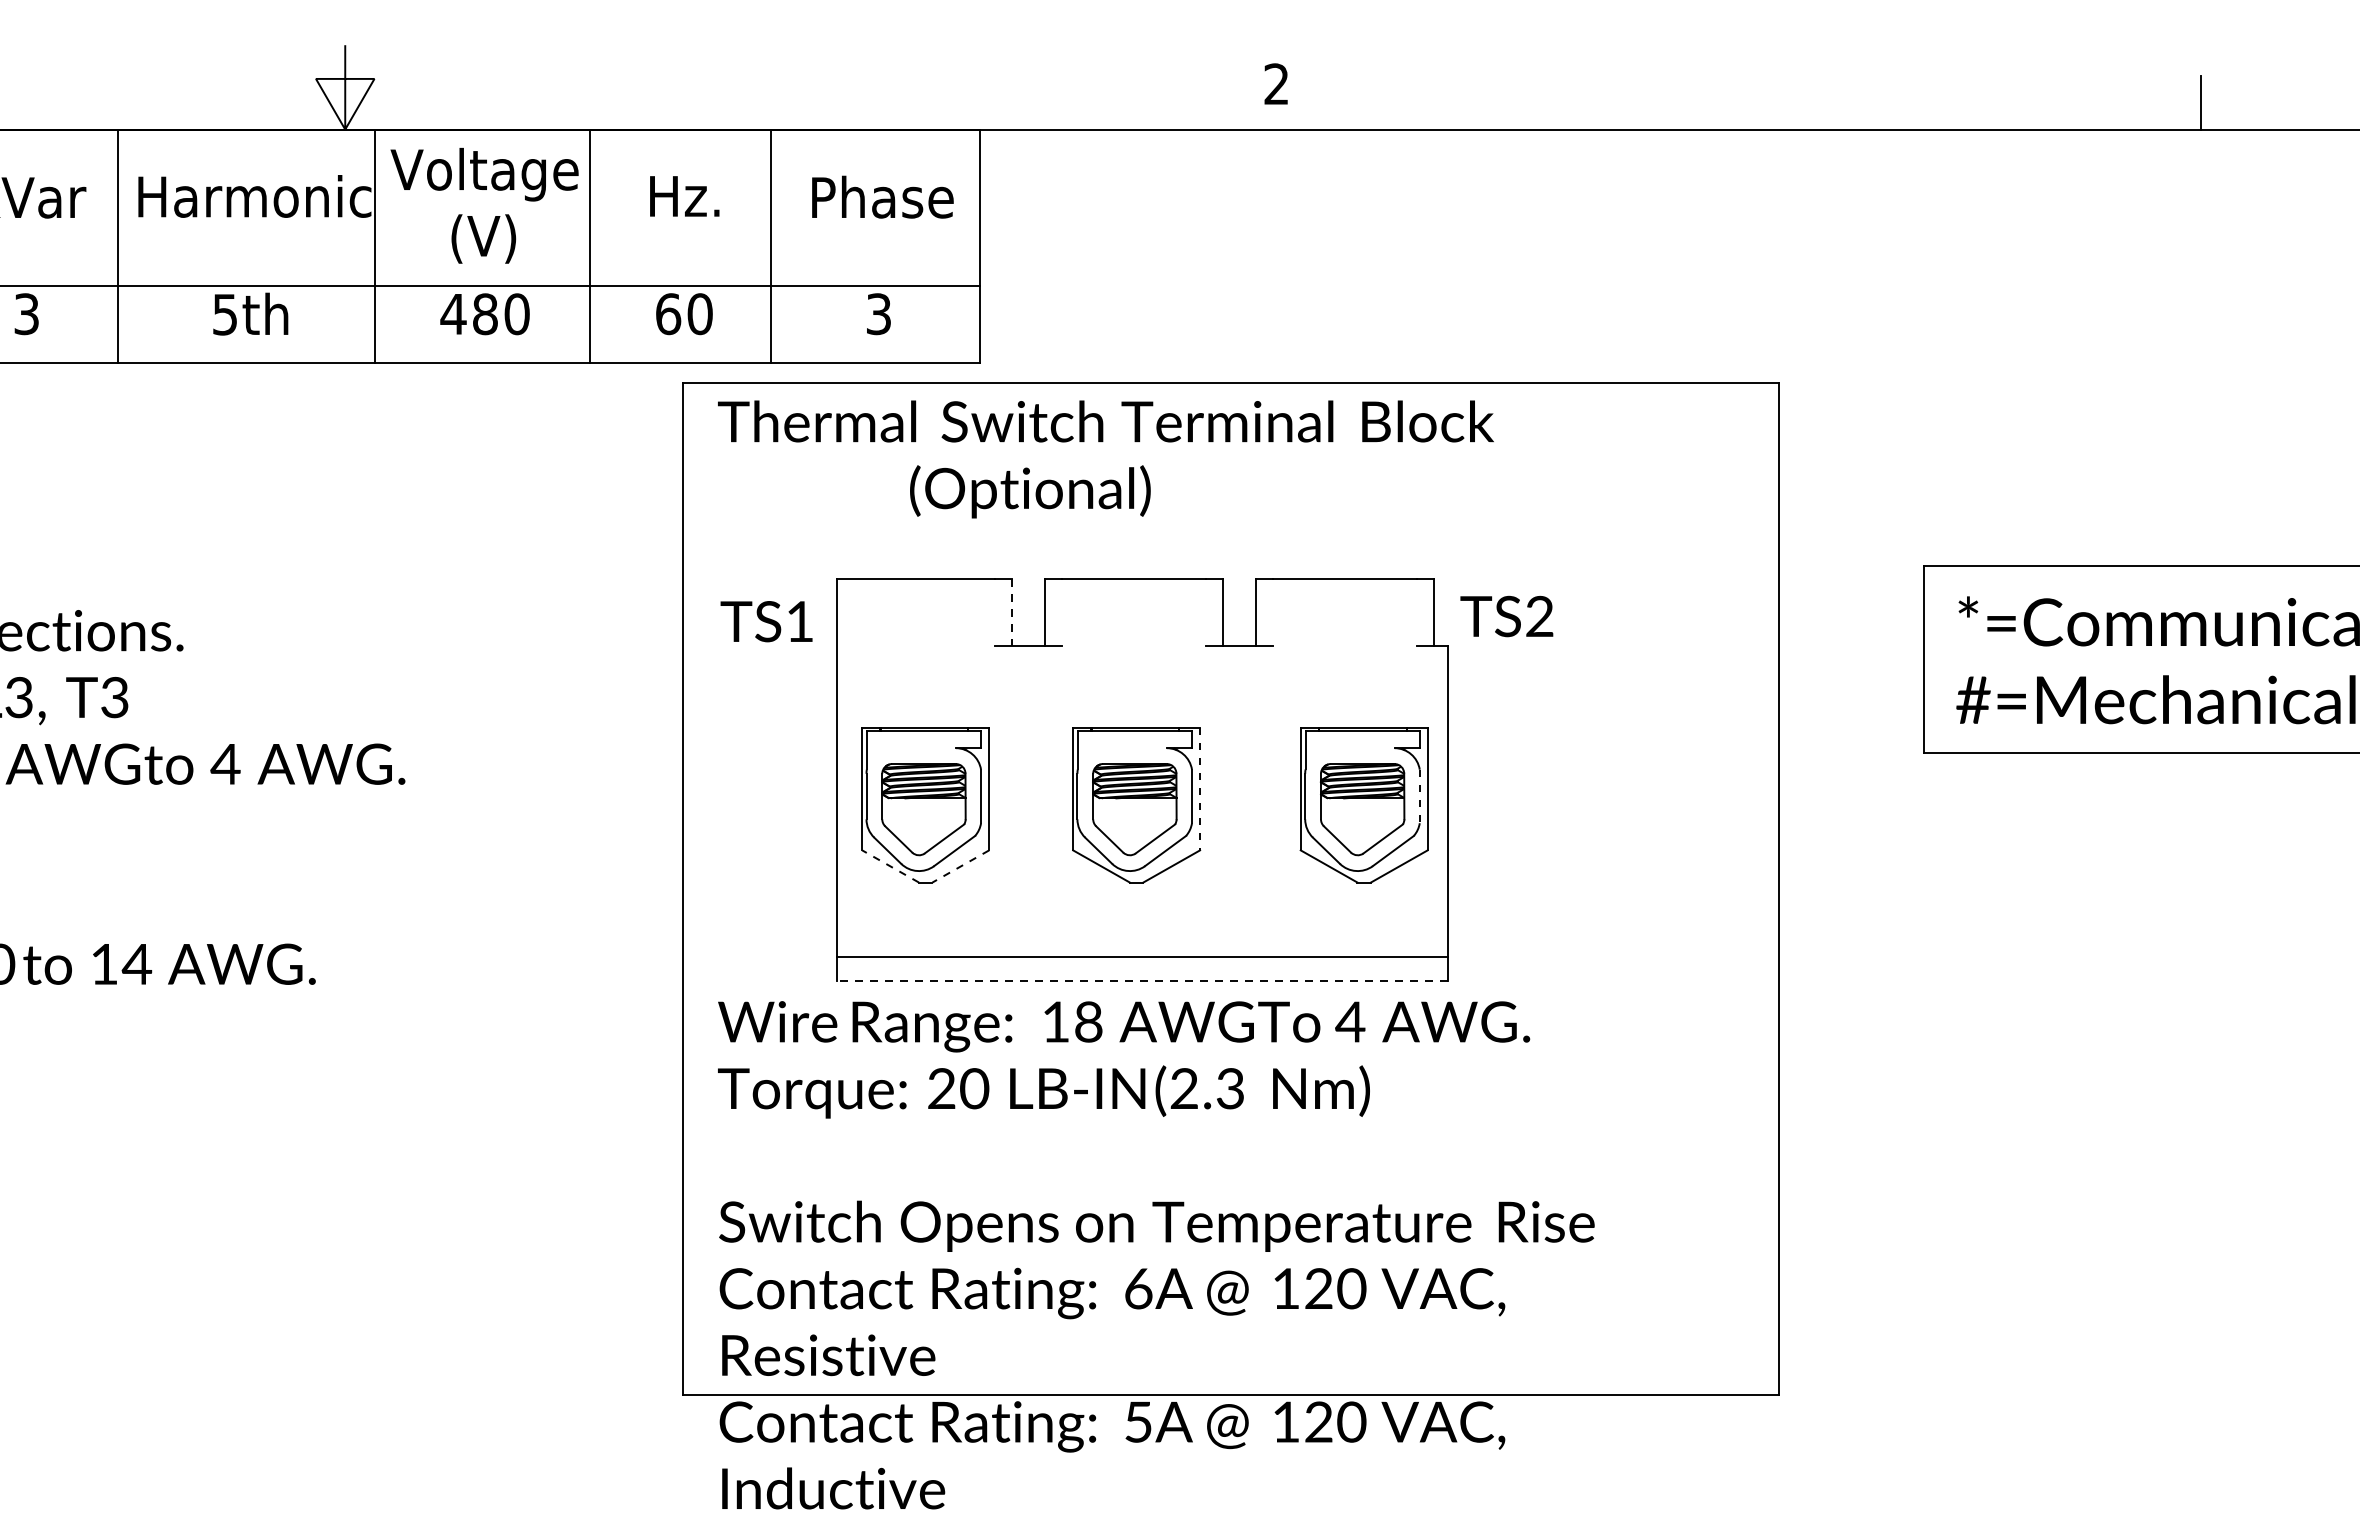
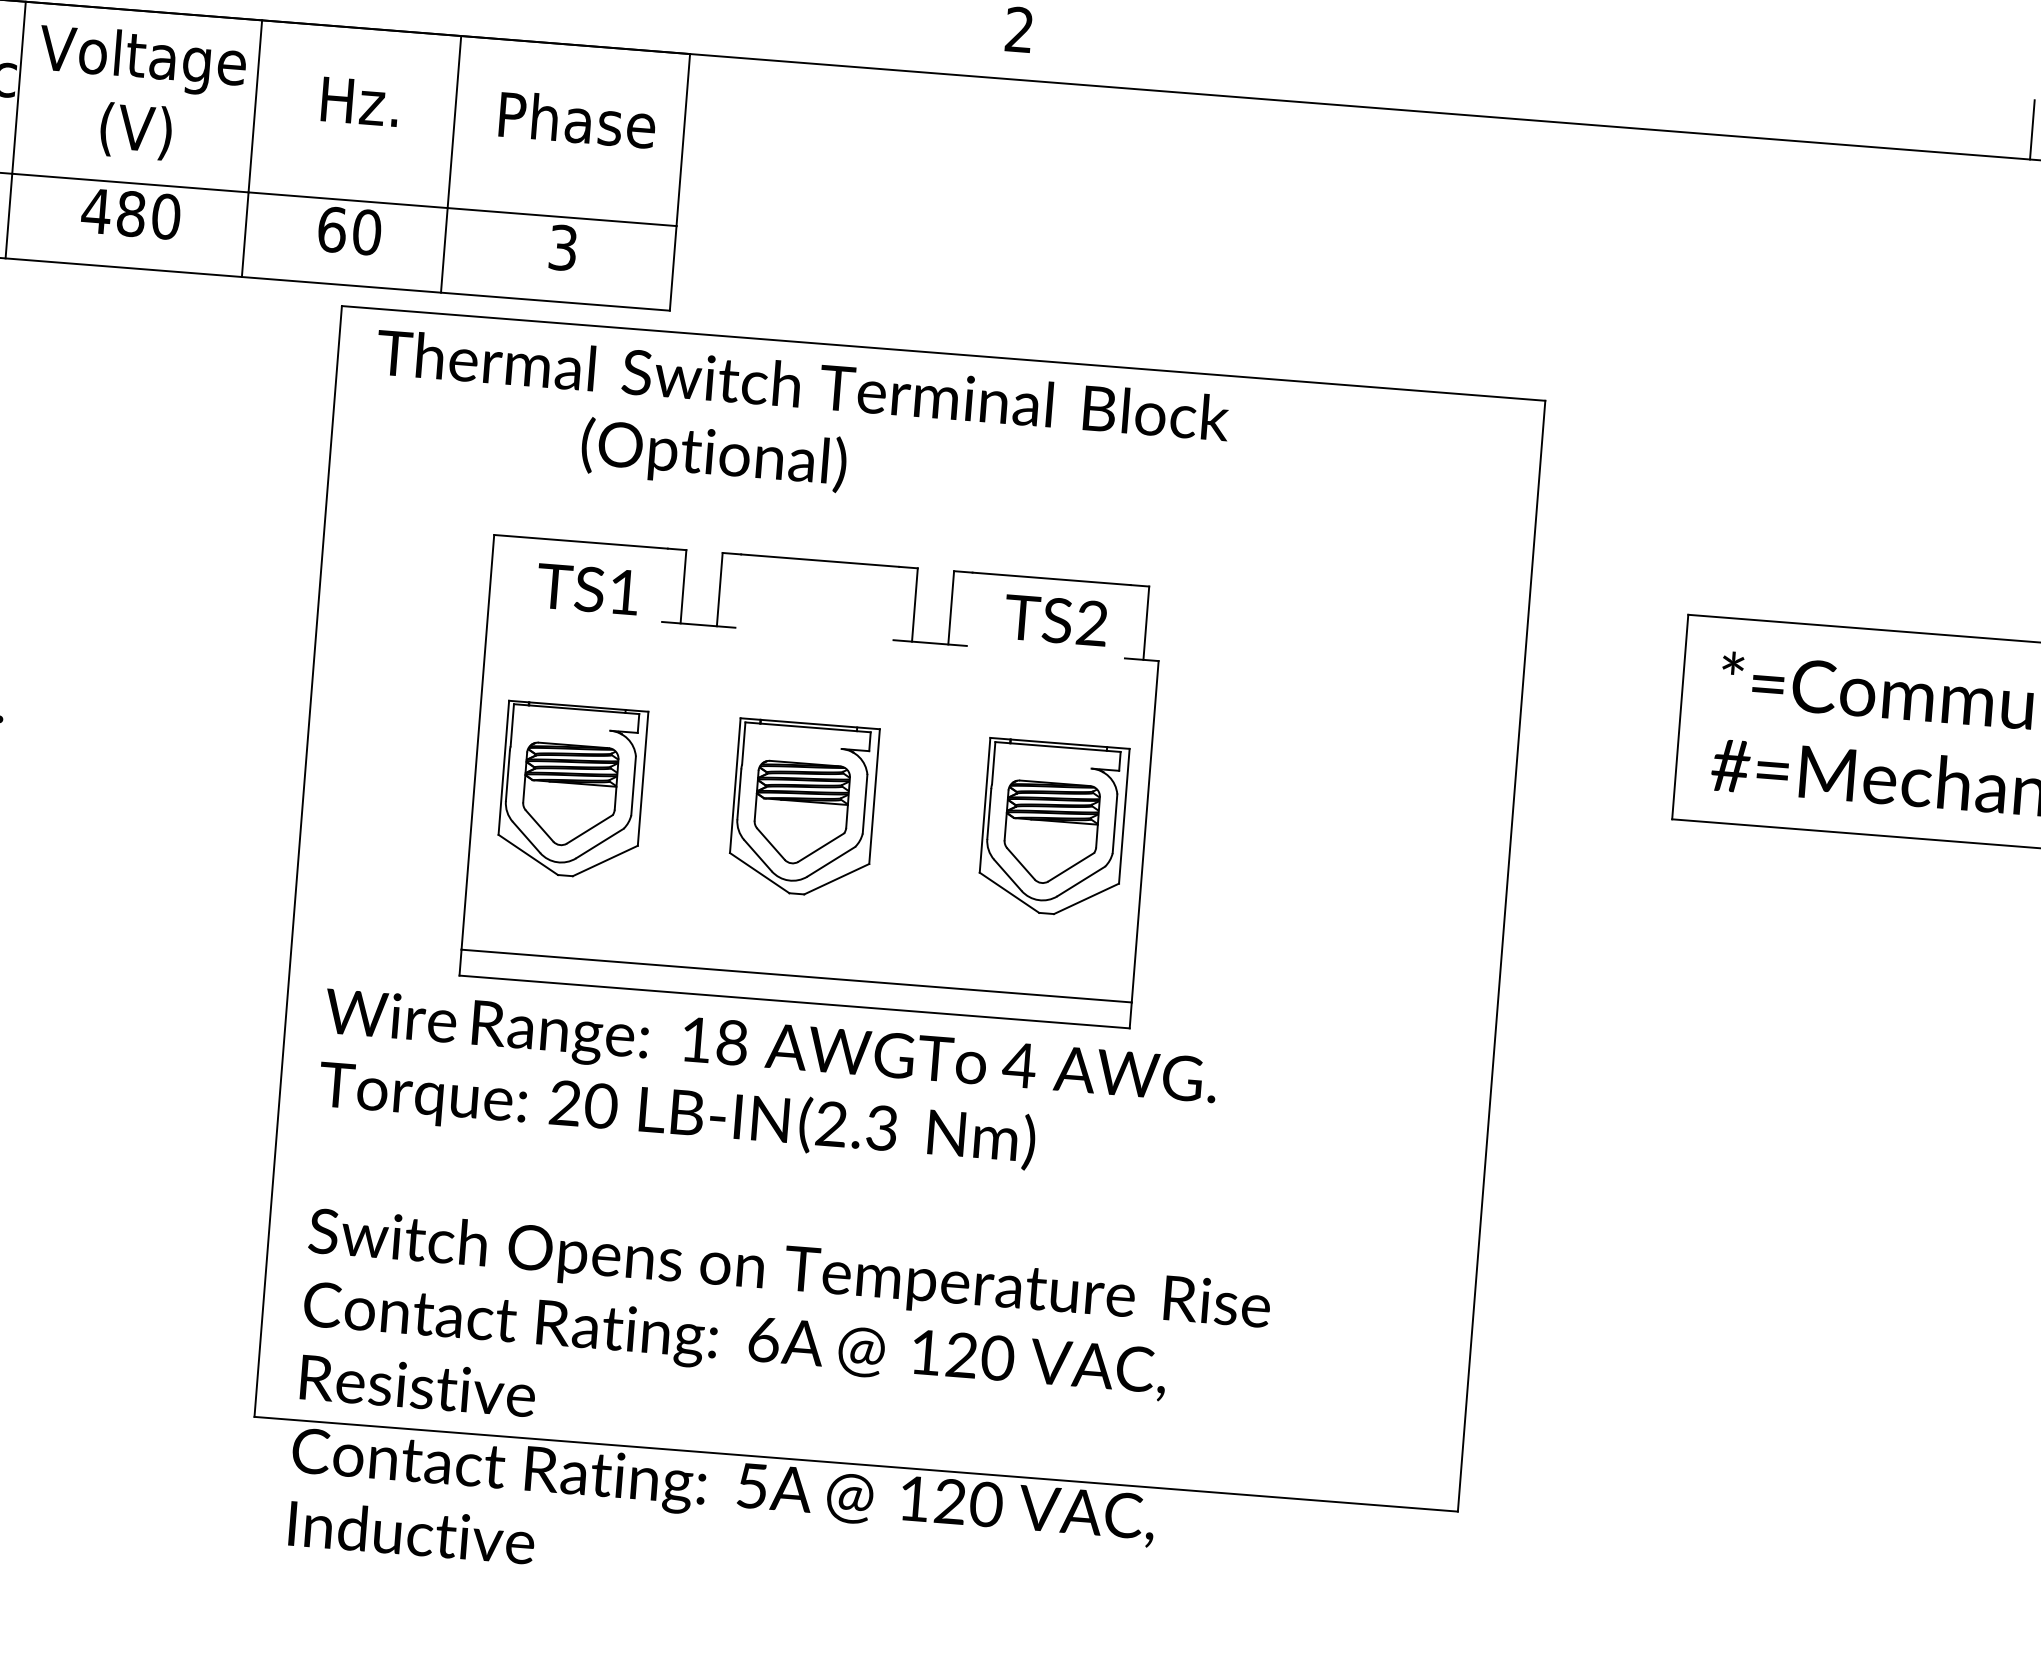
line: (1012, 613) -> (683, 587), dashed -> solid
text: (1506, 616) -> (1055, 620), moved
text: (766, 621) -> (587, 589), moved
line: (1200, 789) -> (874, 797), dashed -> solid
line: (1419, 796) -> (1114, 823), dashed -> solid
line: (890, 866) -> (528, 854), dashed -> solid
line: (960, 866) -> (604, 861), dashed -> solid
line: (1141, 980) -> (793, 1001), dashed -> solid

